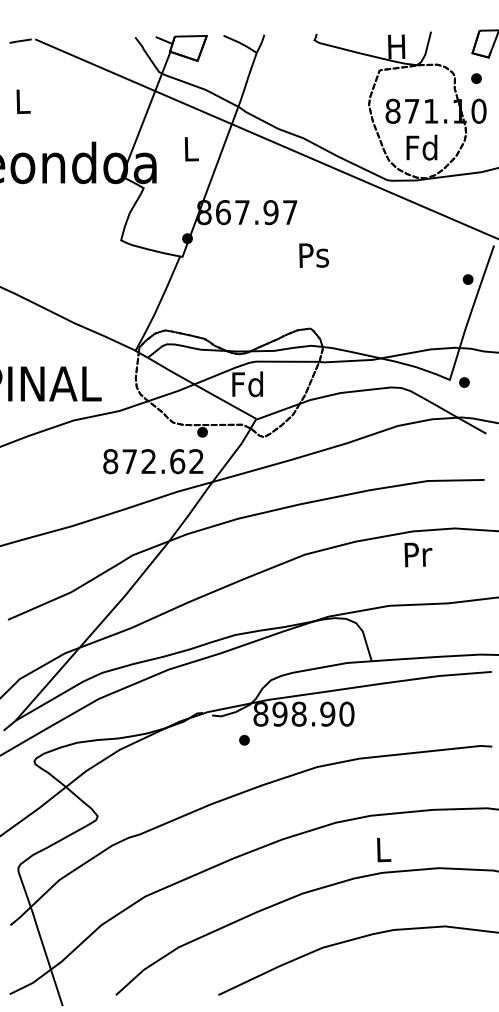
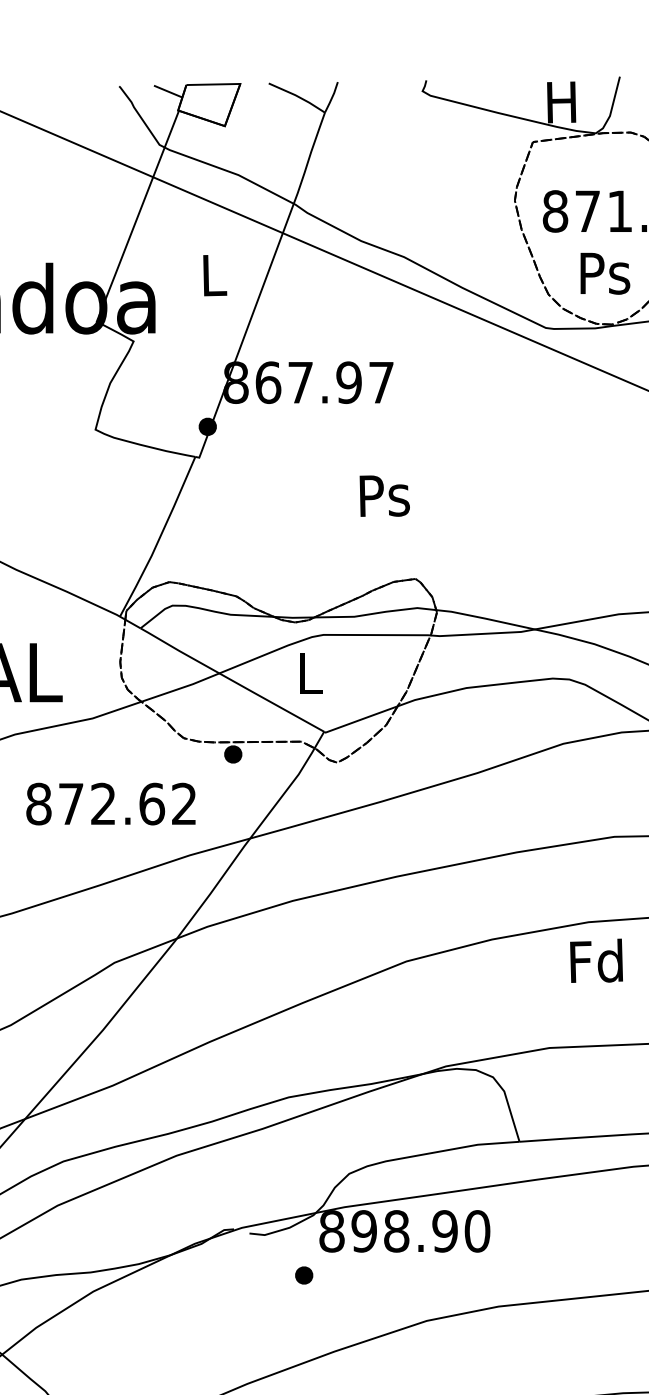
text: (421, 147) -> (603, 272), Fd -> Ps
text: (313, 255) -> (383, 495), moved
text: (247, 384) -> (309, 673), Fd -> L
text: (153, 461) -> (111, 803), moved
text: (416, 554) -> (595, 961), Pr -> Fd

